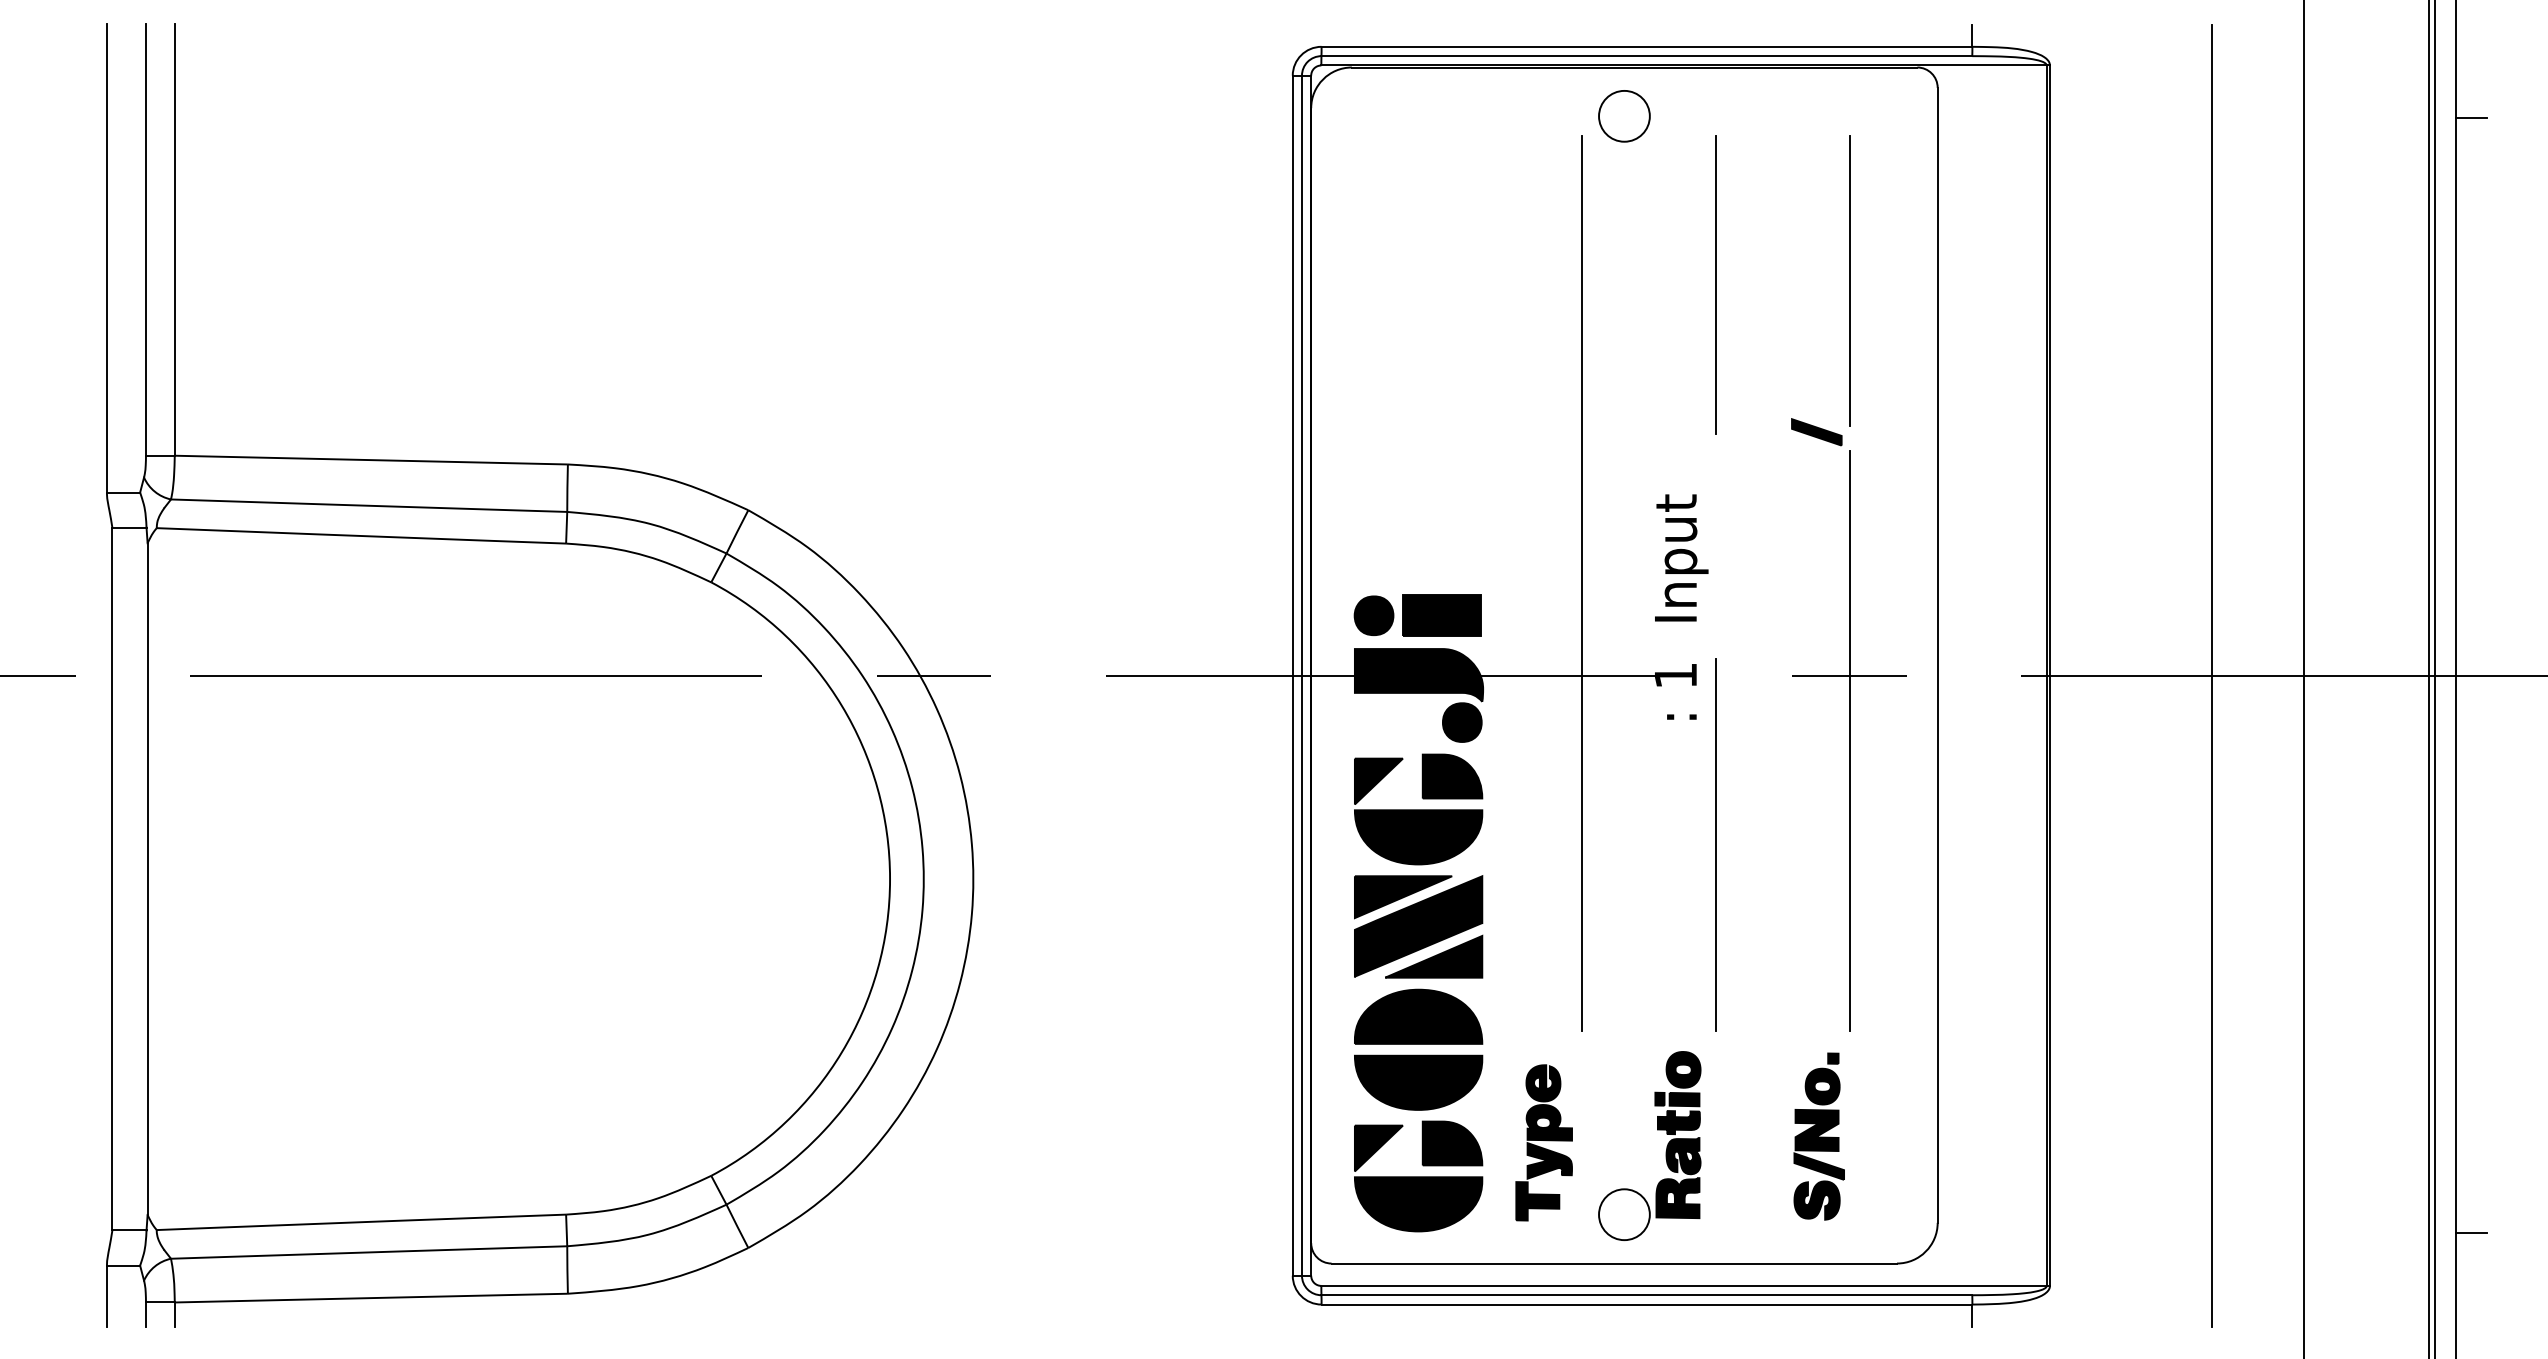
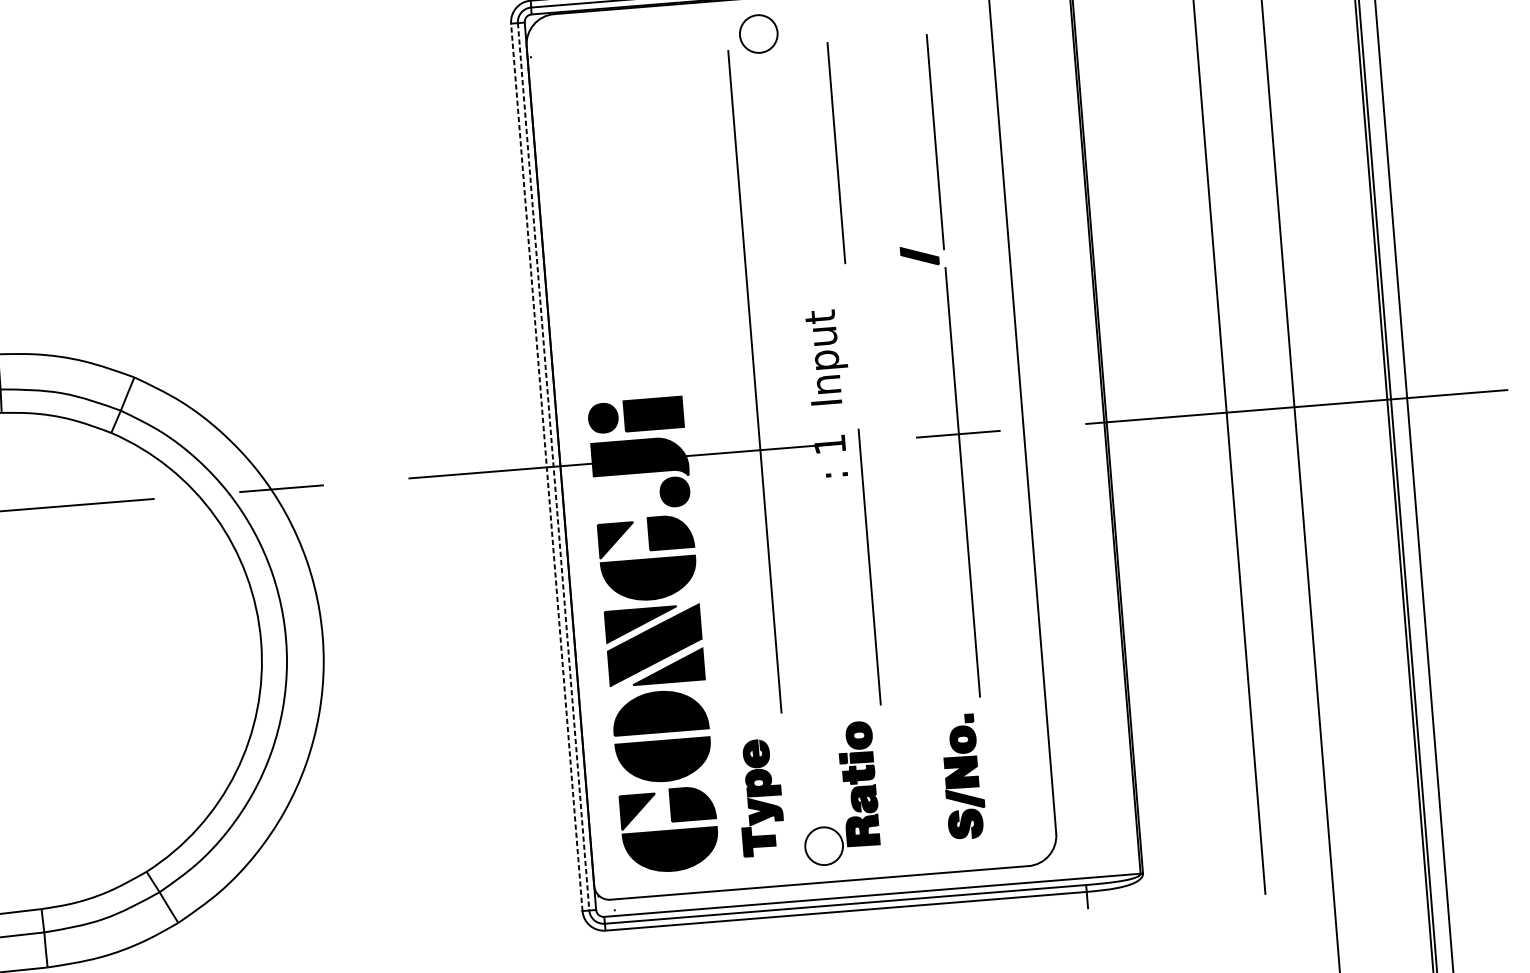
line: (1292, 675) -> (546, 467), solid -> dashed
line: (1301, 676) -> (553, 467), solid -> dashed
line: (2471, 1233) -> (1451, 809), removed

